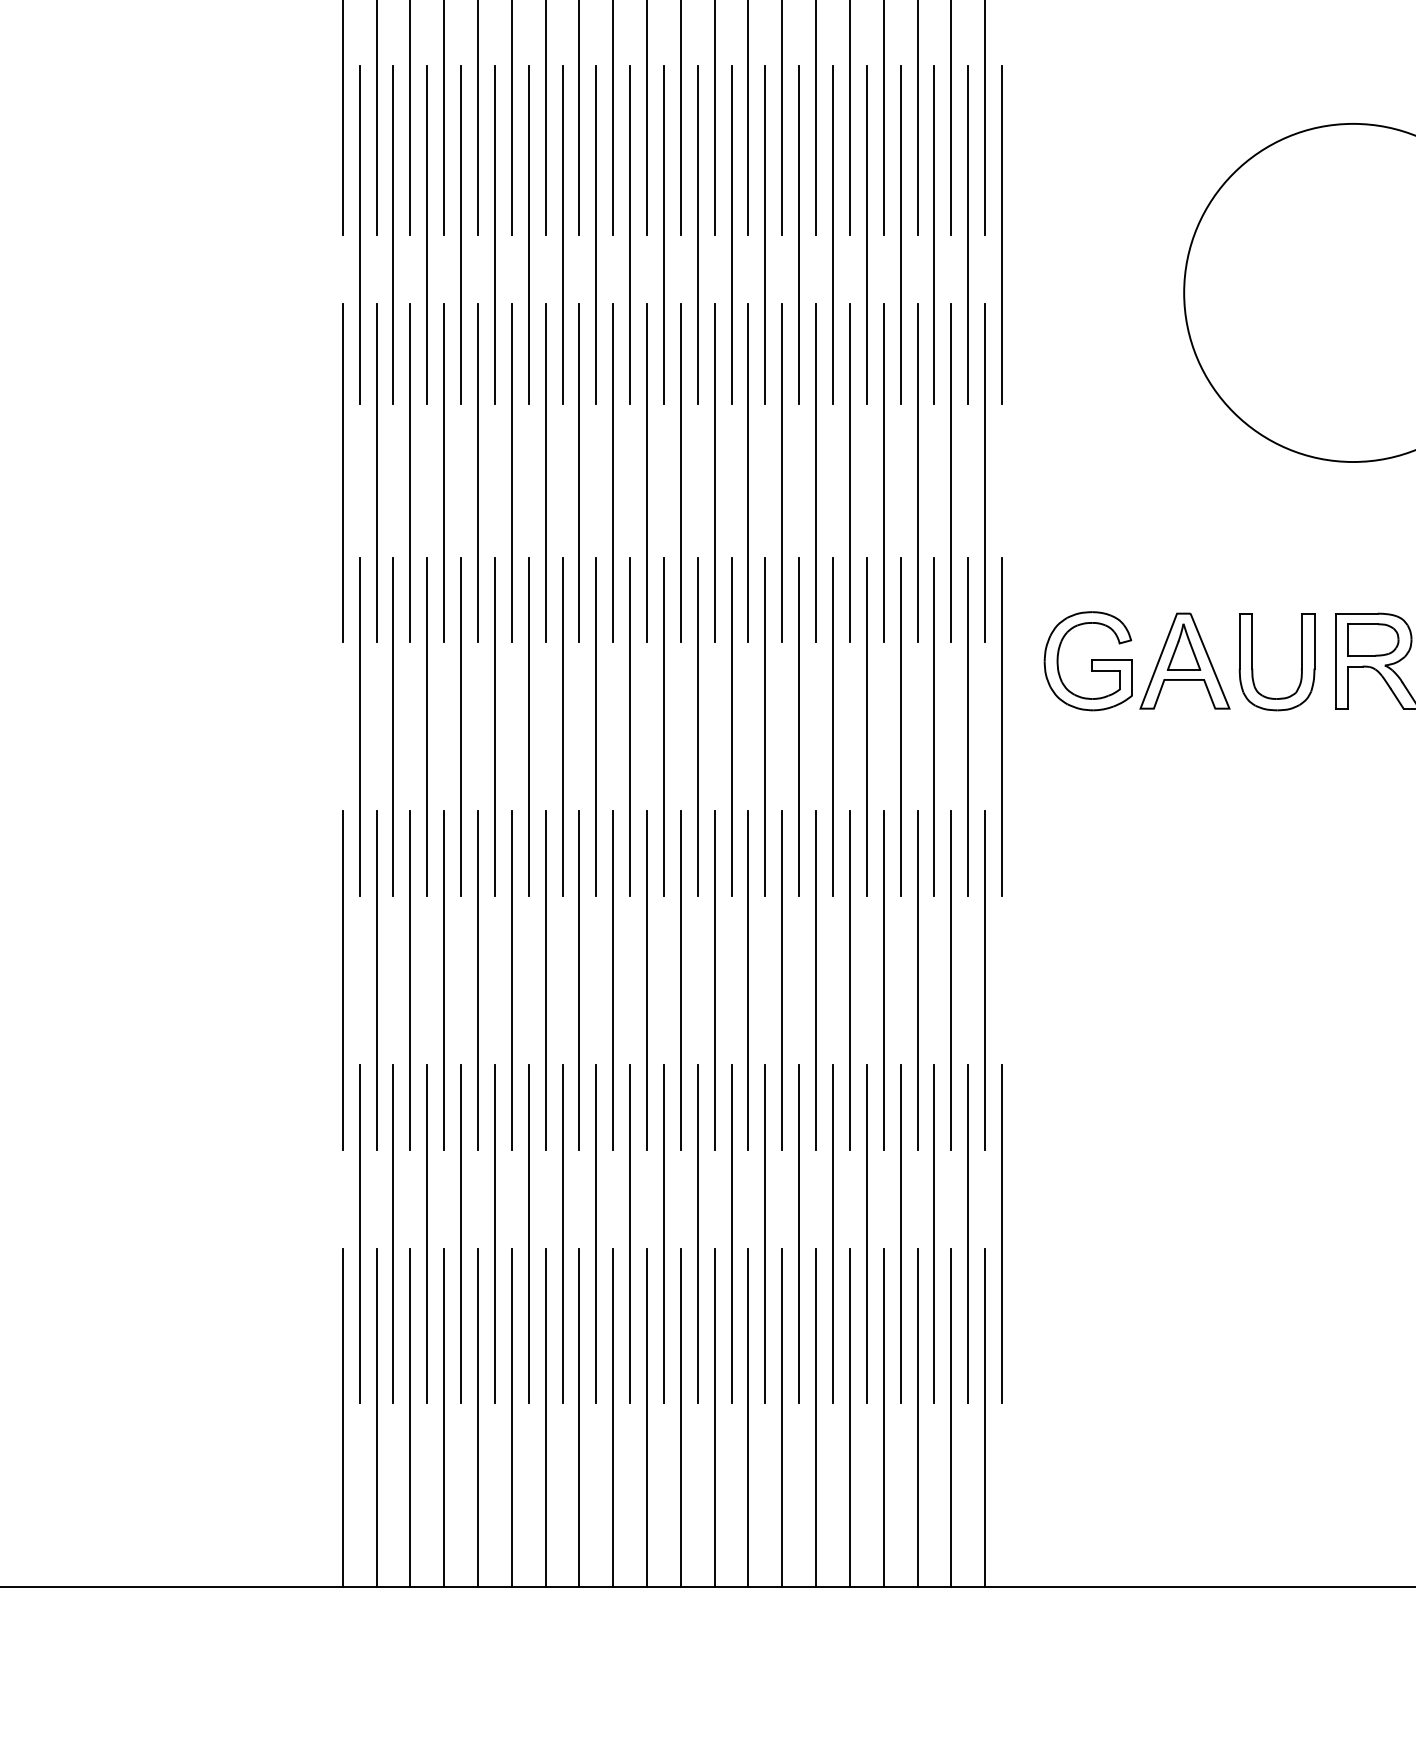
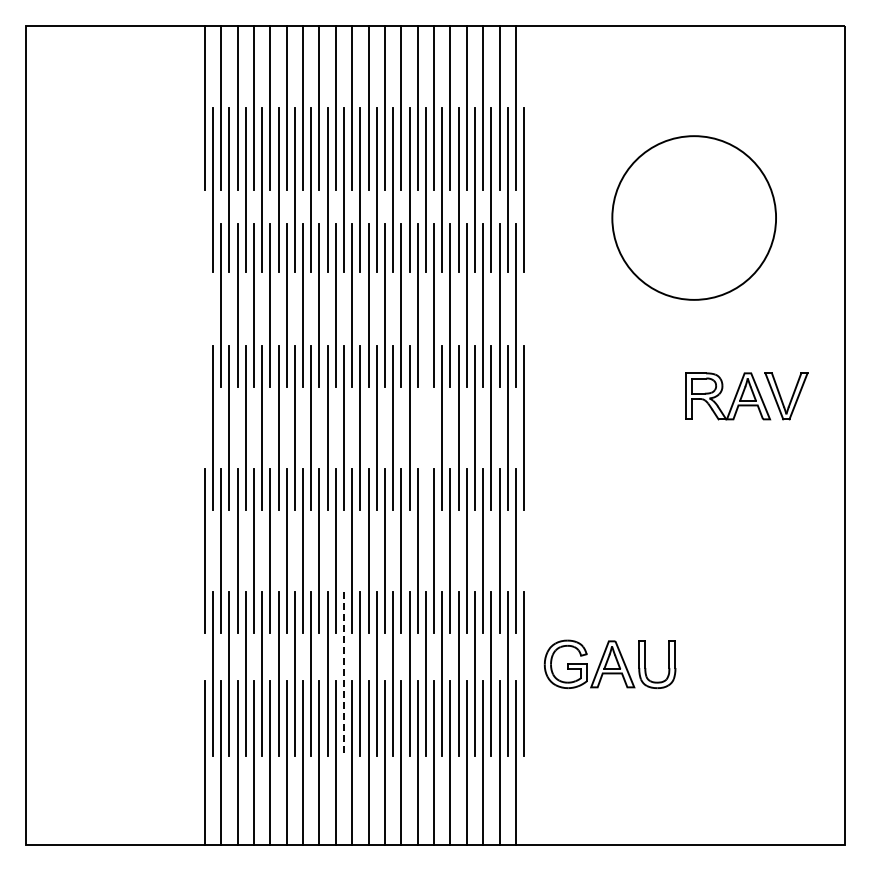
line: (342, 473) -> (204, 305), removed
part: (1178, 661) -> (609, 664), moved
line: (798, 727) -> (425, 428), removed
line: (631, 1233) -> (344, 673), solid -> dashed

